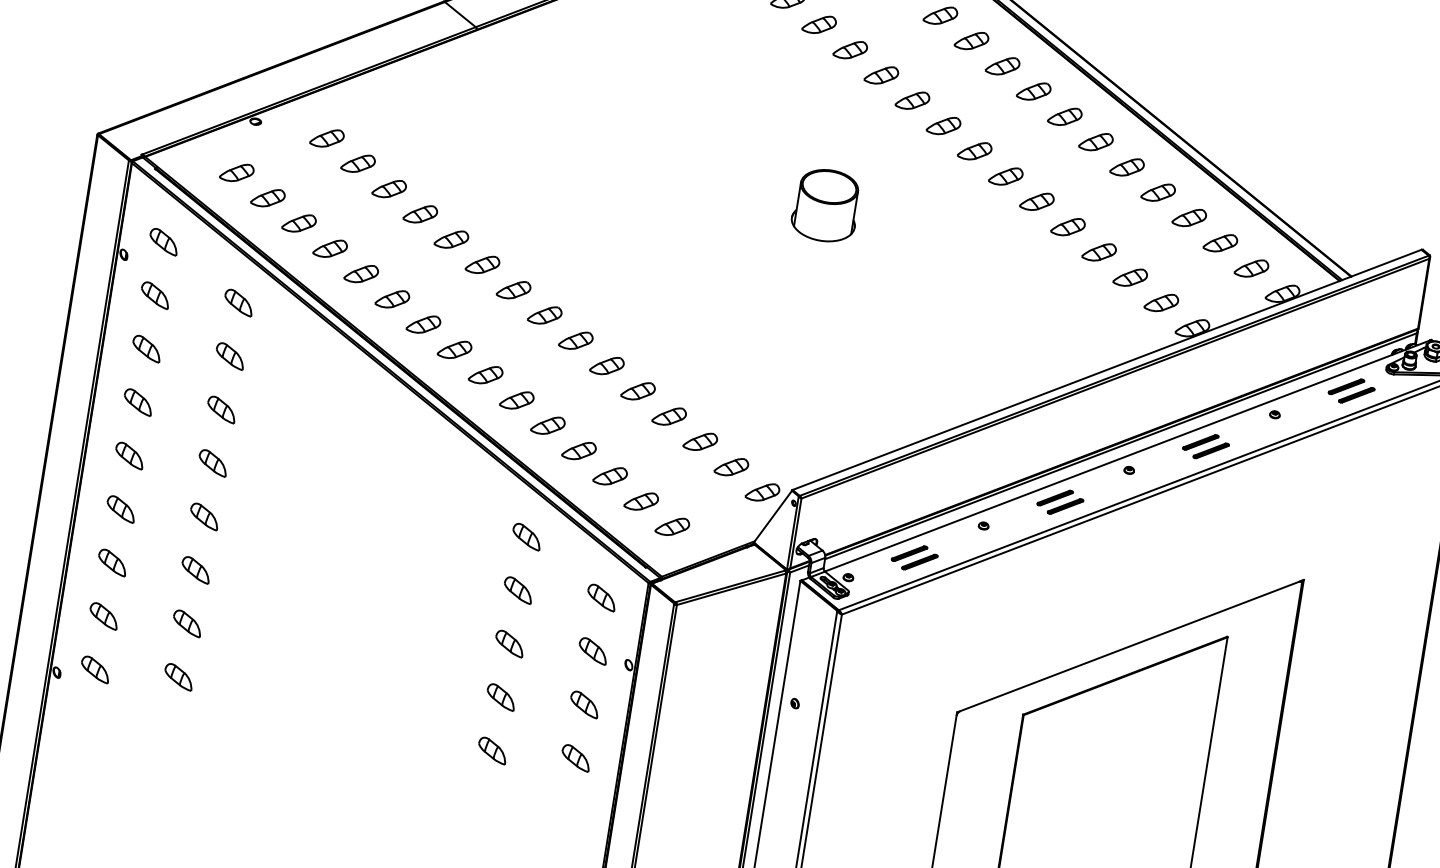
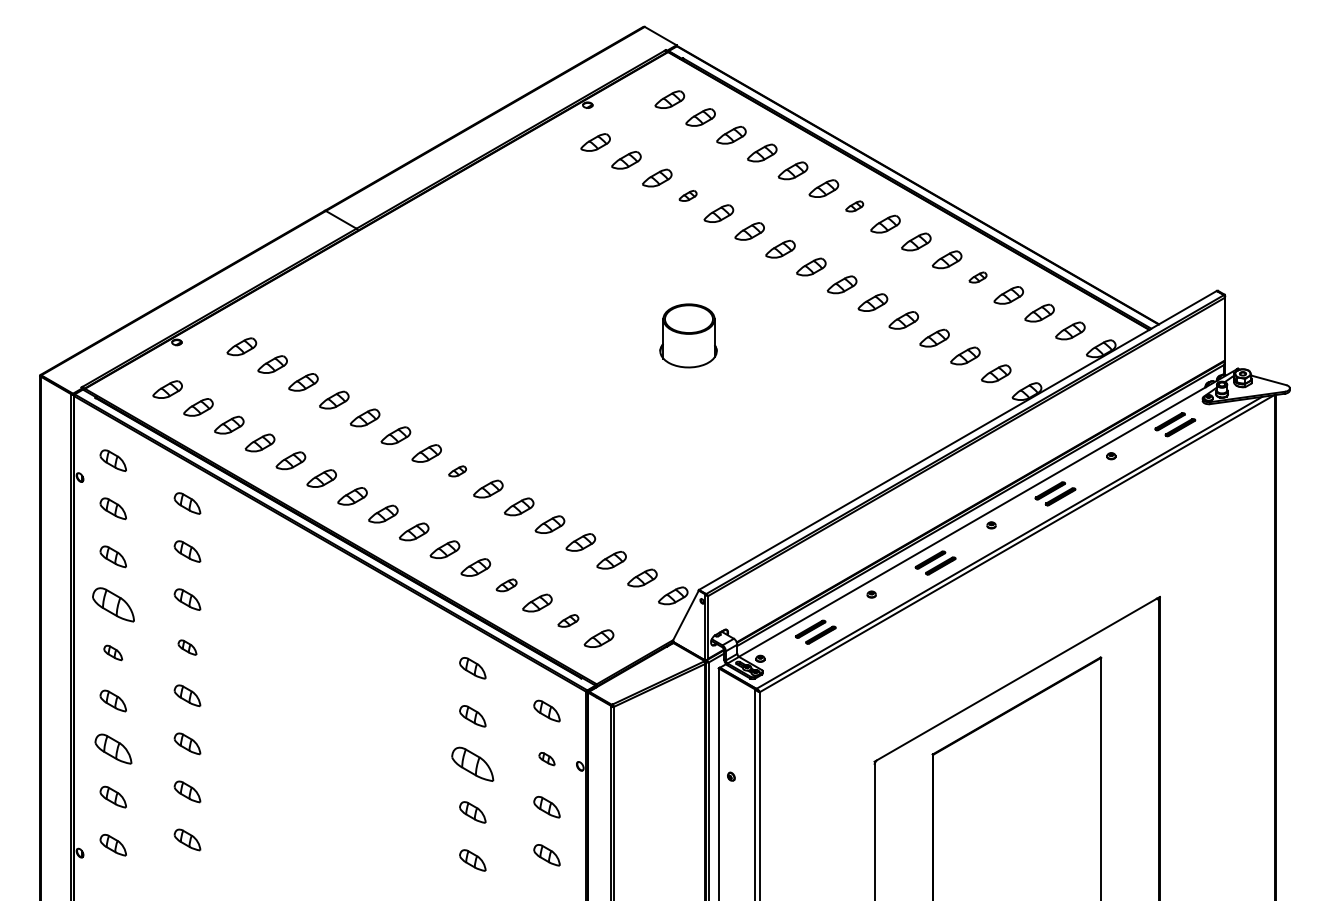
part: (849, 49) -> (687, 195), size x0.6
part: (1033, 91) -> (854, 206), size x0.6
part: (1157, 192) -> (977, 277), size x0.6
part: (544, 315) -> (457, 471), size x0.6
part: (137, 401) -> (112, 604), size x1.6
part: (579, 450) -> (506, 585), size x0.7
part: (128, 455) -> (112, 652), size x0.7
part: (213, 462) -> (187, 647), size x0.7
part: (641, 500) -> (568, 620), size x0.7
part: (111, 561) -> (112, 748), size x1.4
part: (509, 643) -> (472, 764), size x1.6
part: (592, 650) -> (546, 758), size x0.6

